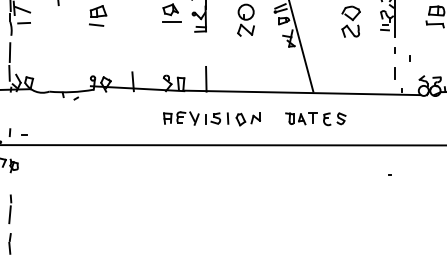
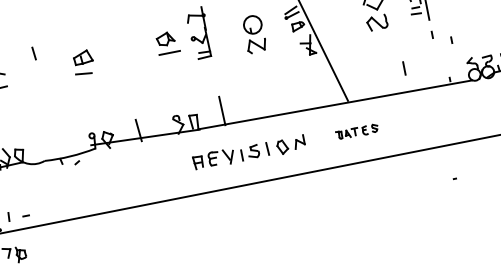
line: (394, 73) -> (403, 68), moved
part: (211, 118) -> (248, 152), moved
part: (315, 119) -> (356, 132), size x0.6

